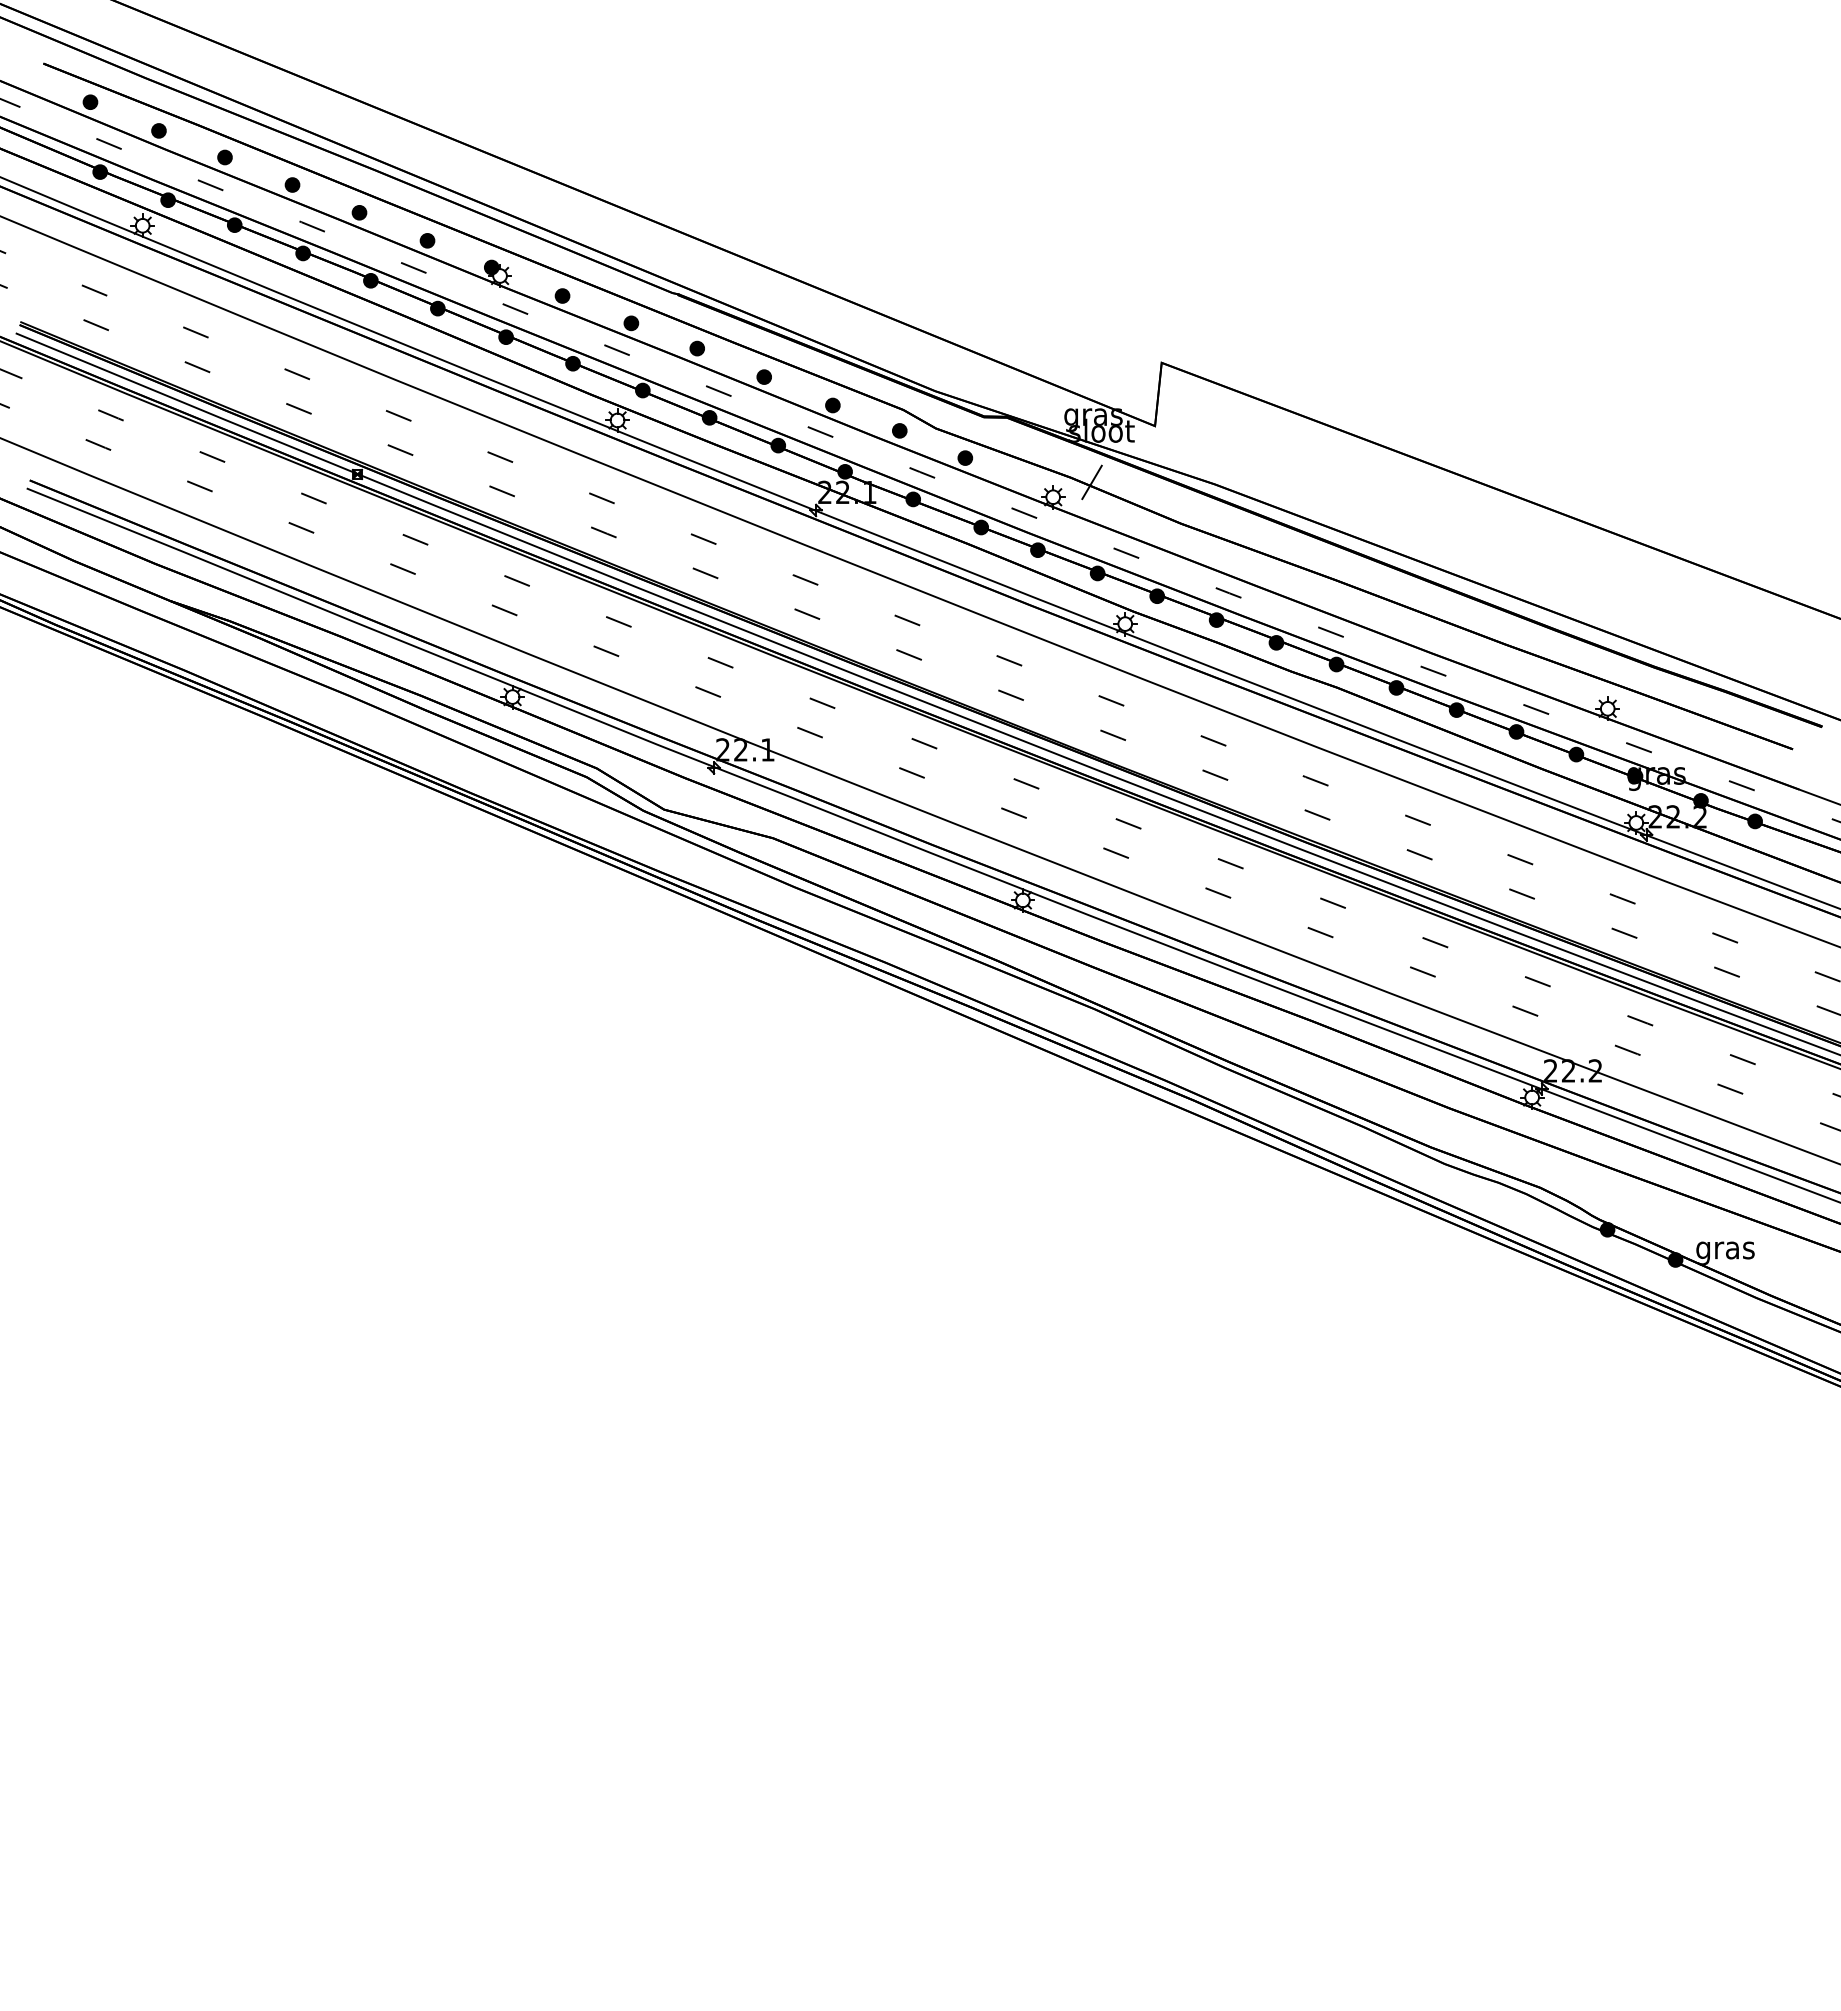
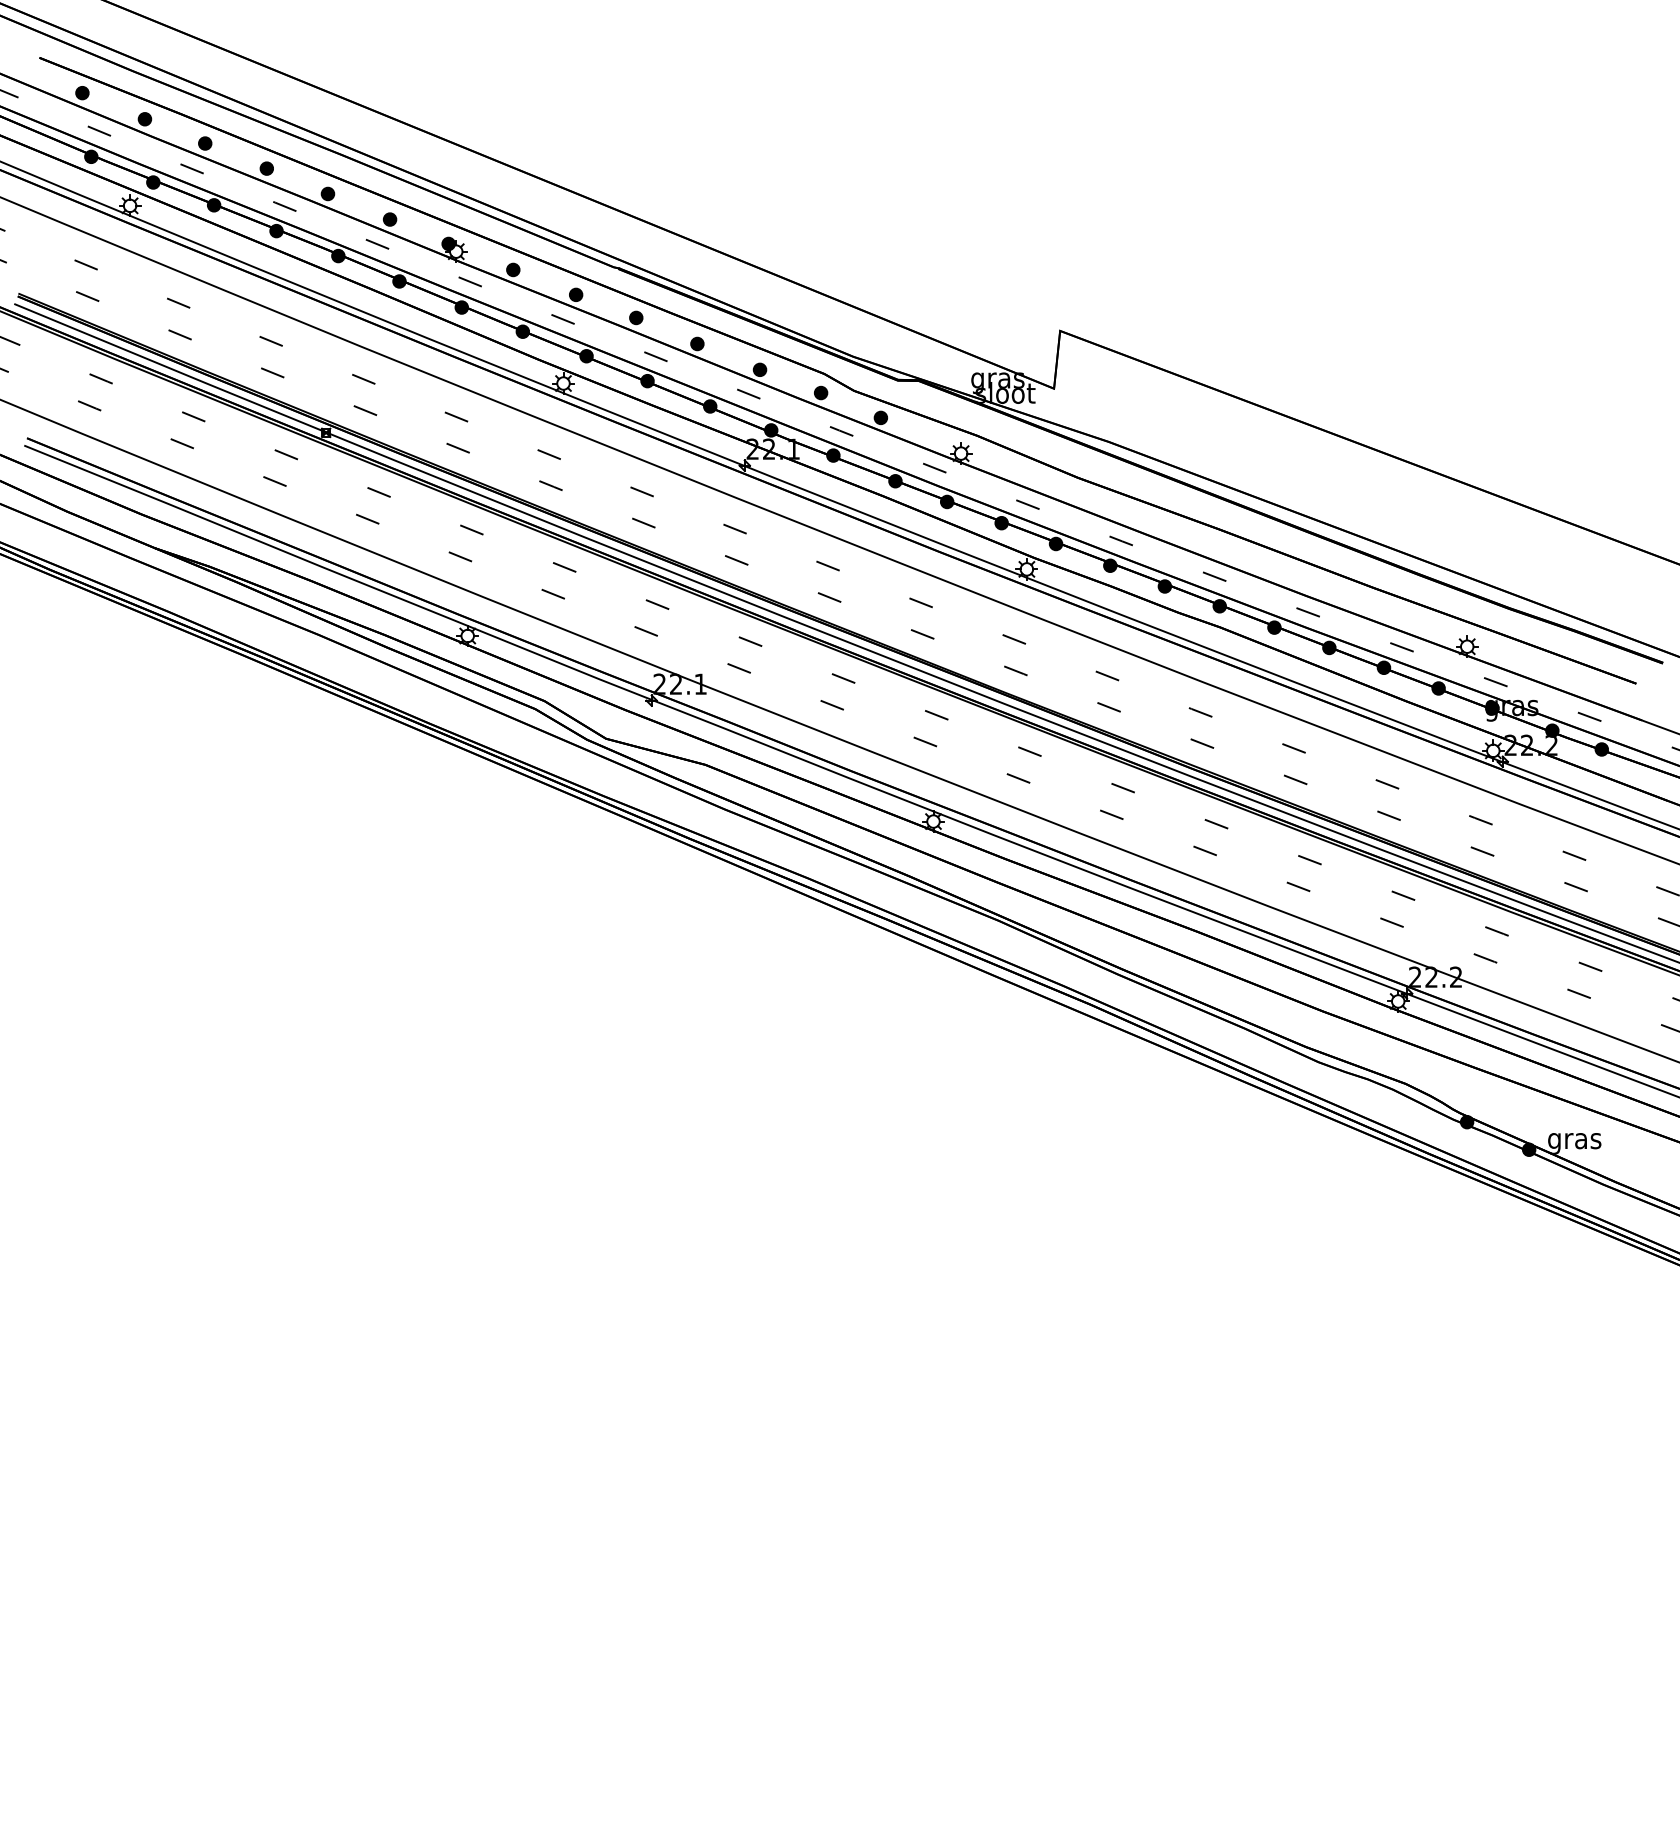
line: (1091, 482) -> (996, 440), removed

